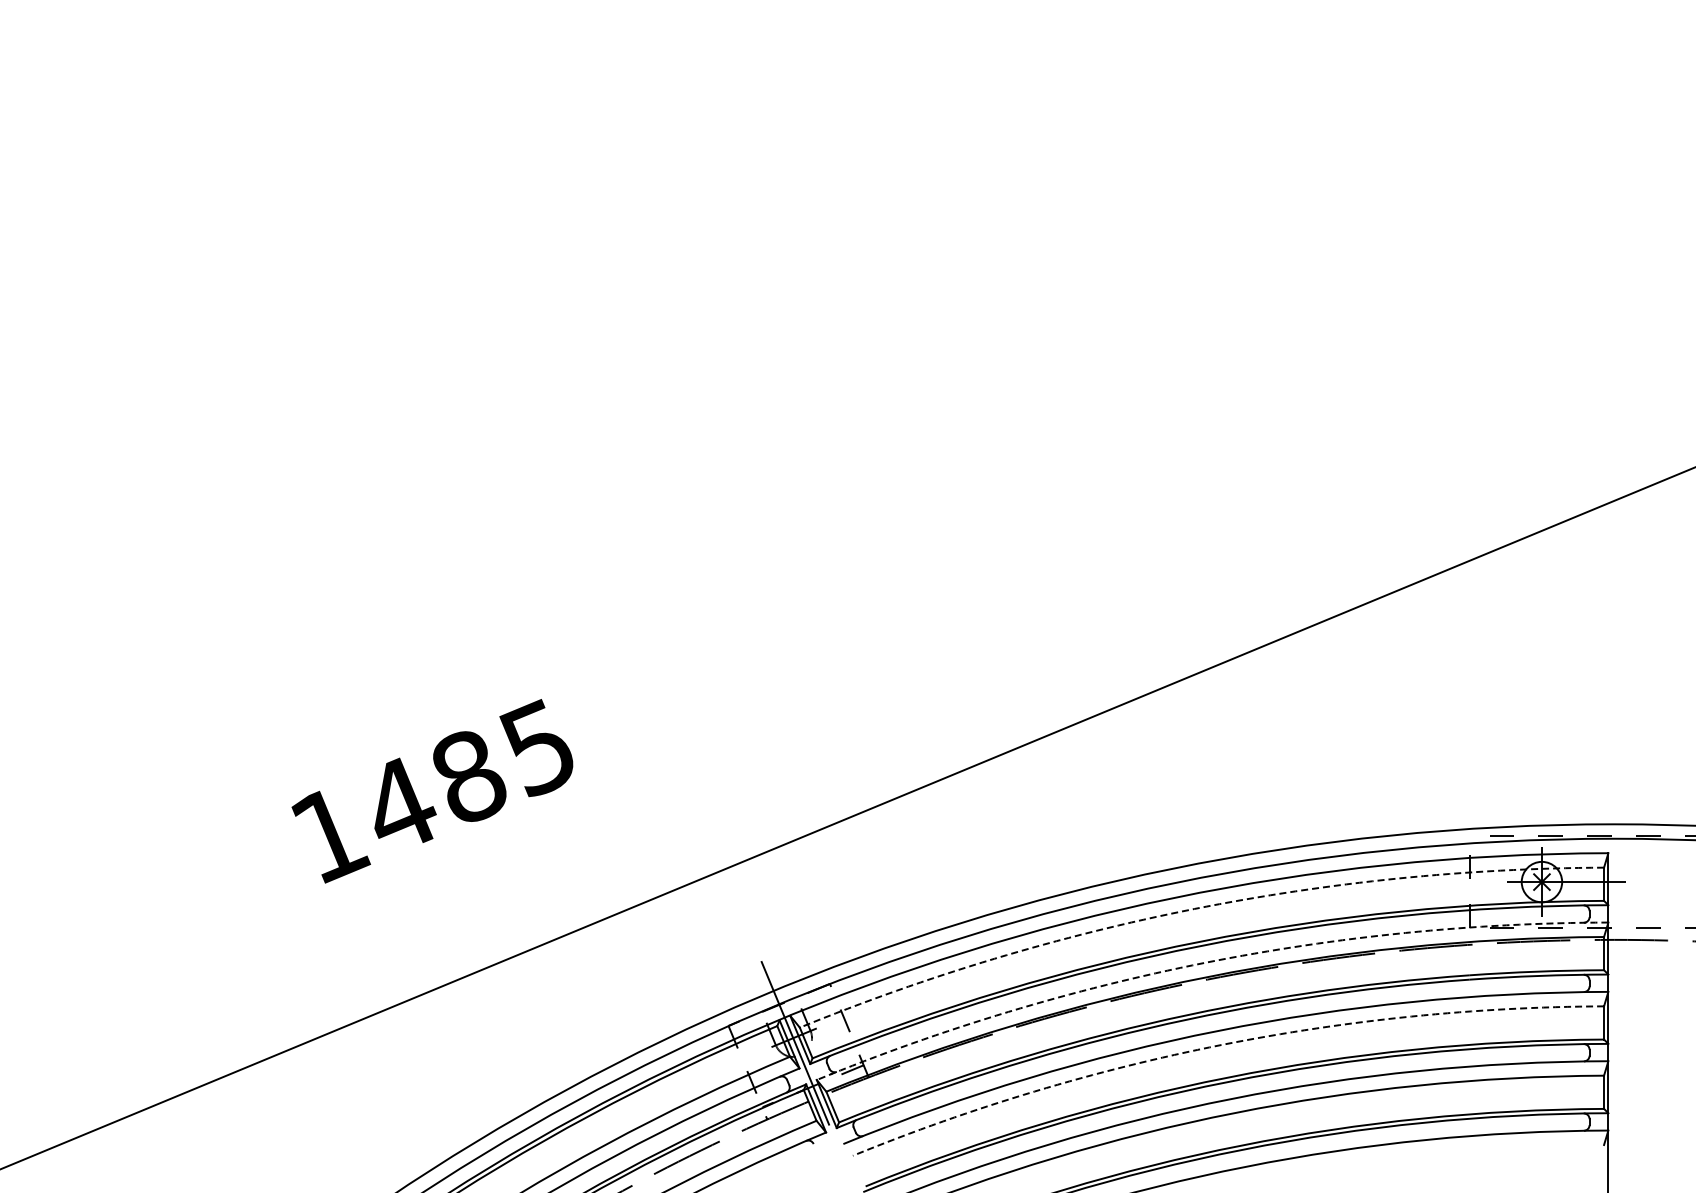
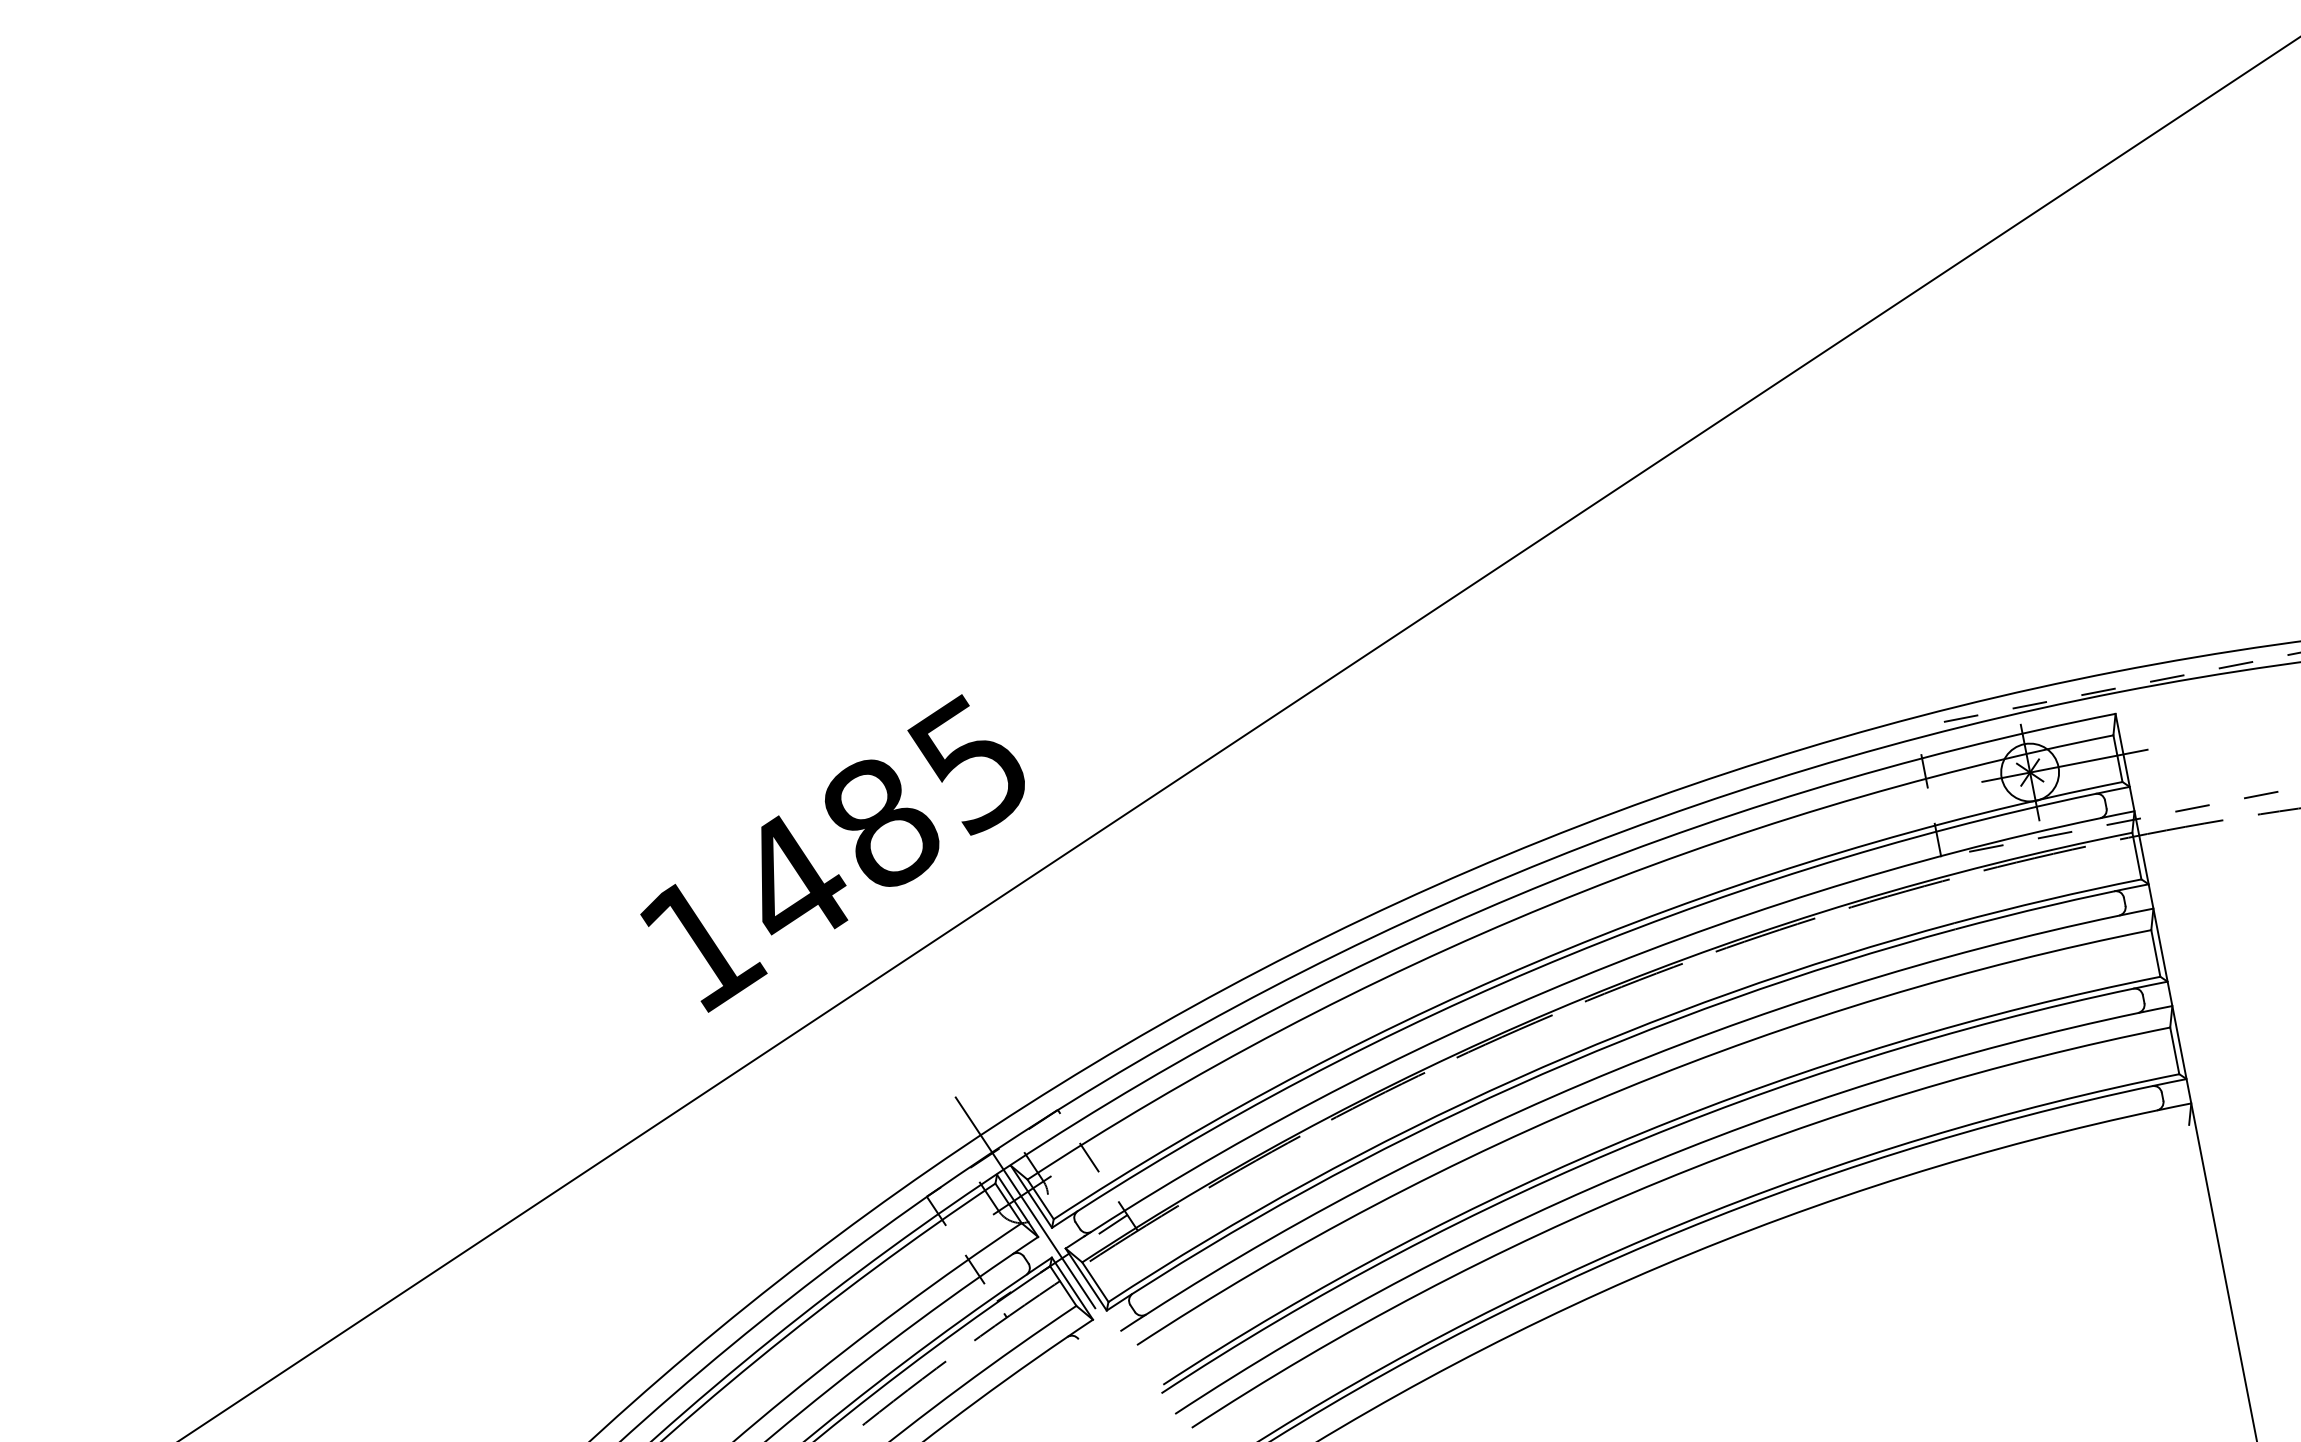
text: (432, 791) -> (833, 854), moved
arc: (1194, 909) -> (1549, 905), dashed -> solid
arc: (1204, 962) -> (1578, 977), dashed -> solid
arc: (1221, 1045) -> (1624, 1089), dashed -> solid

